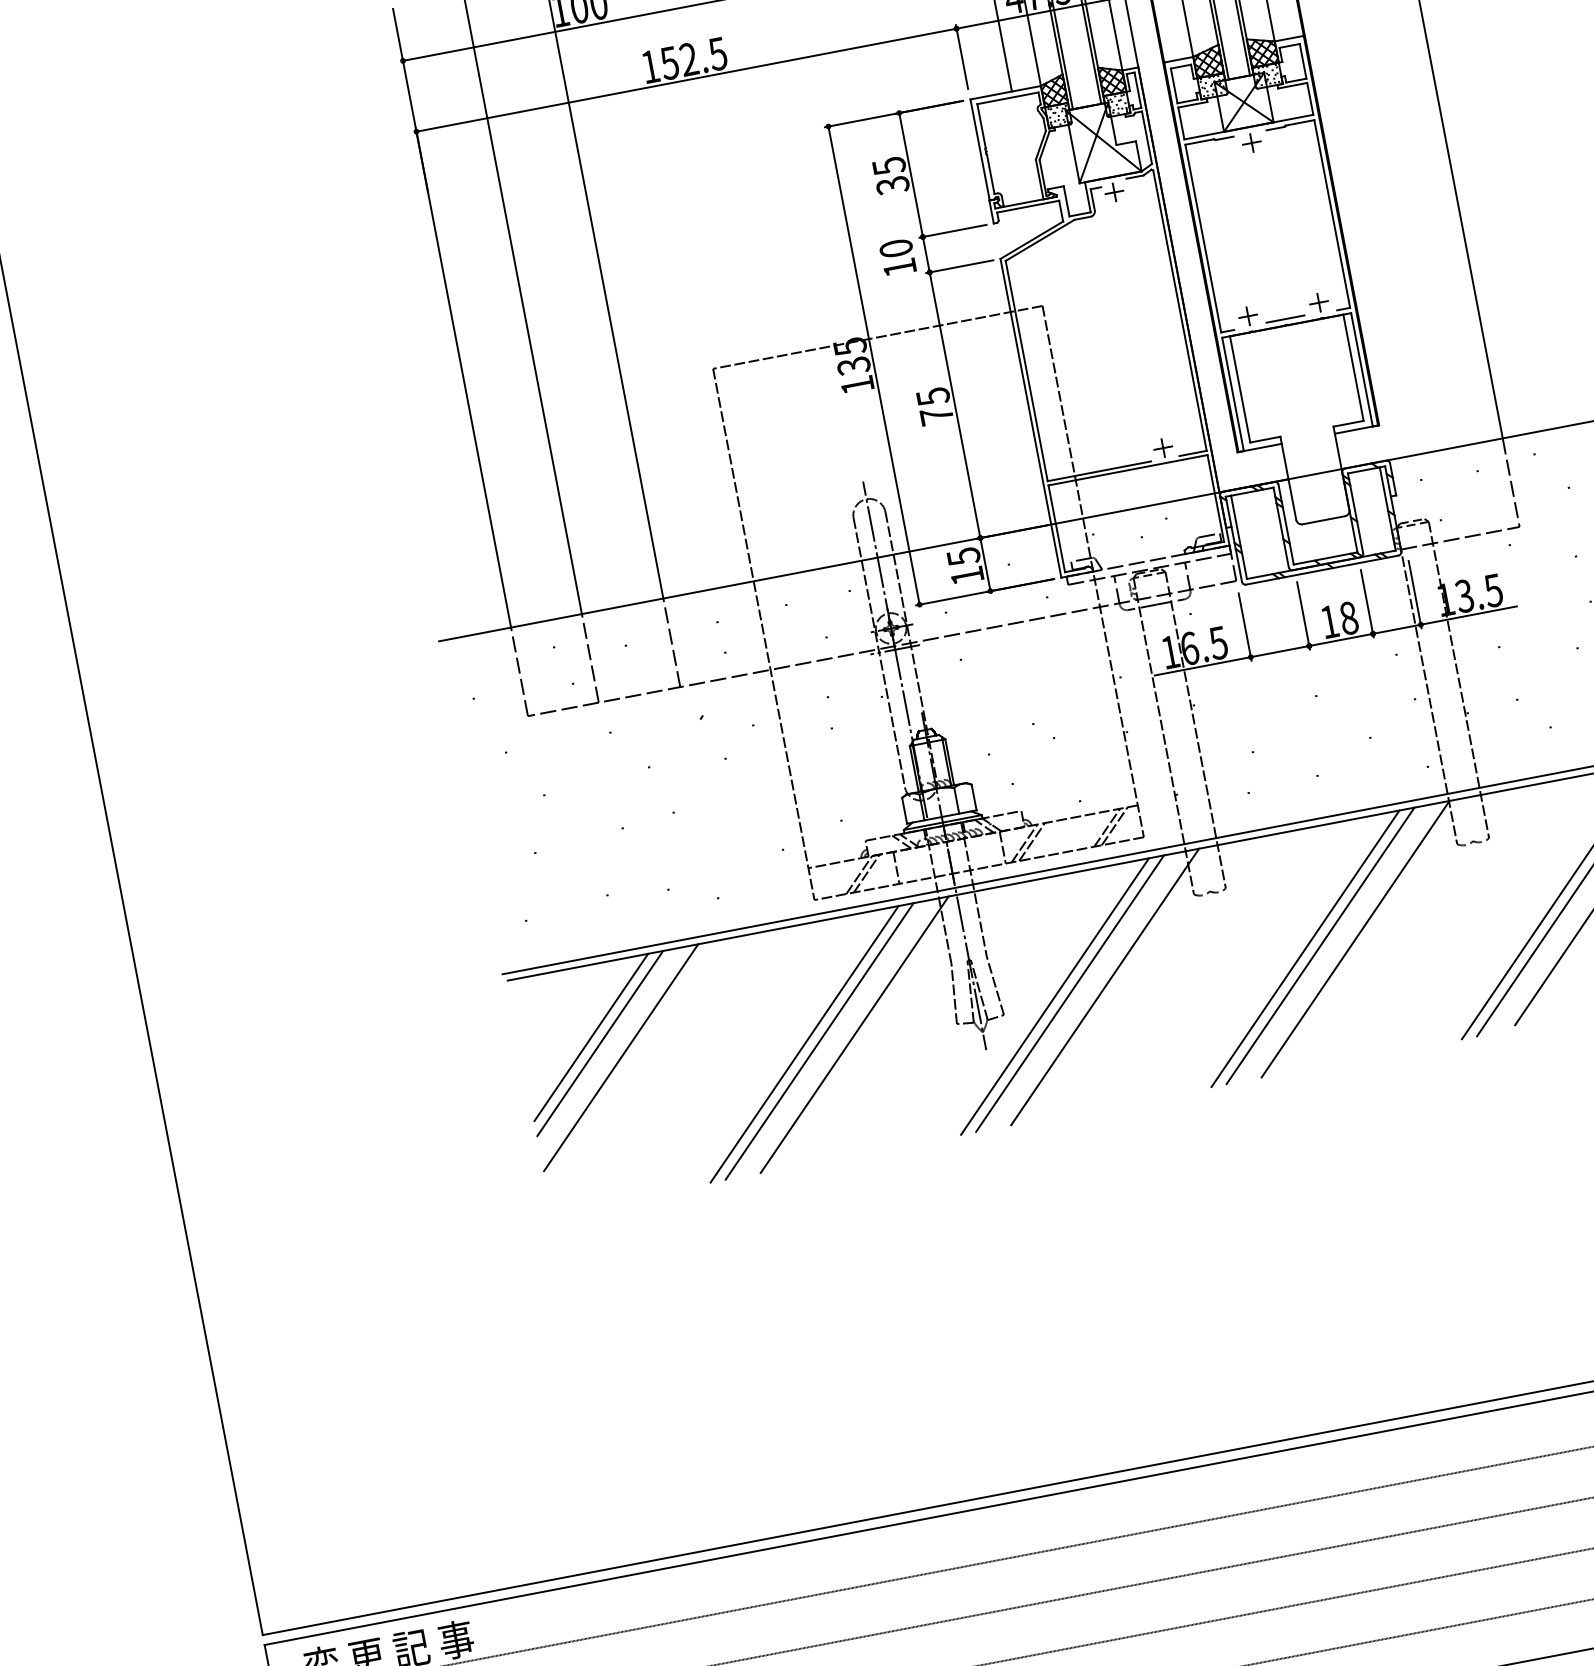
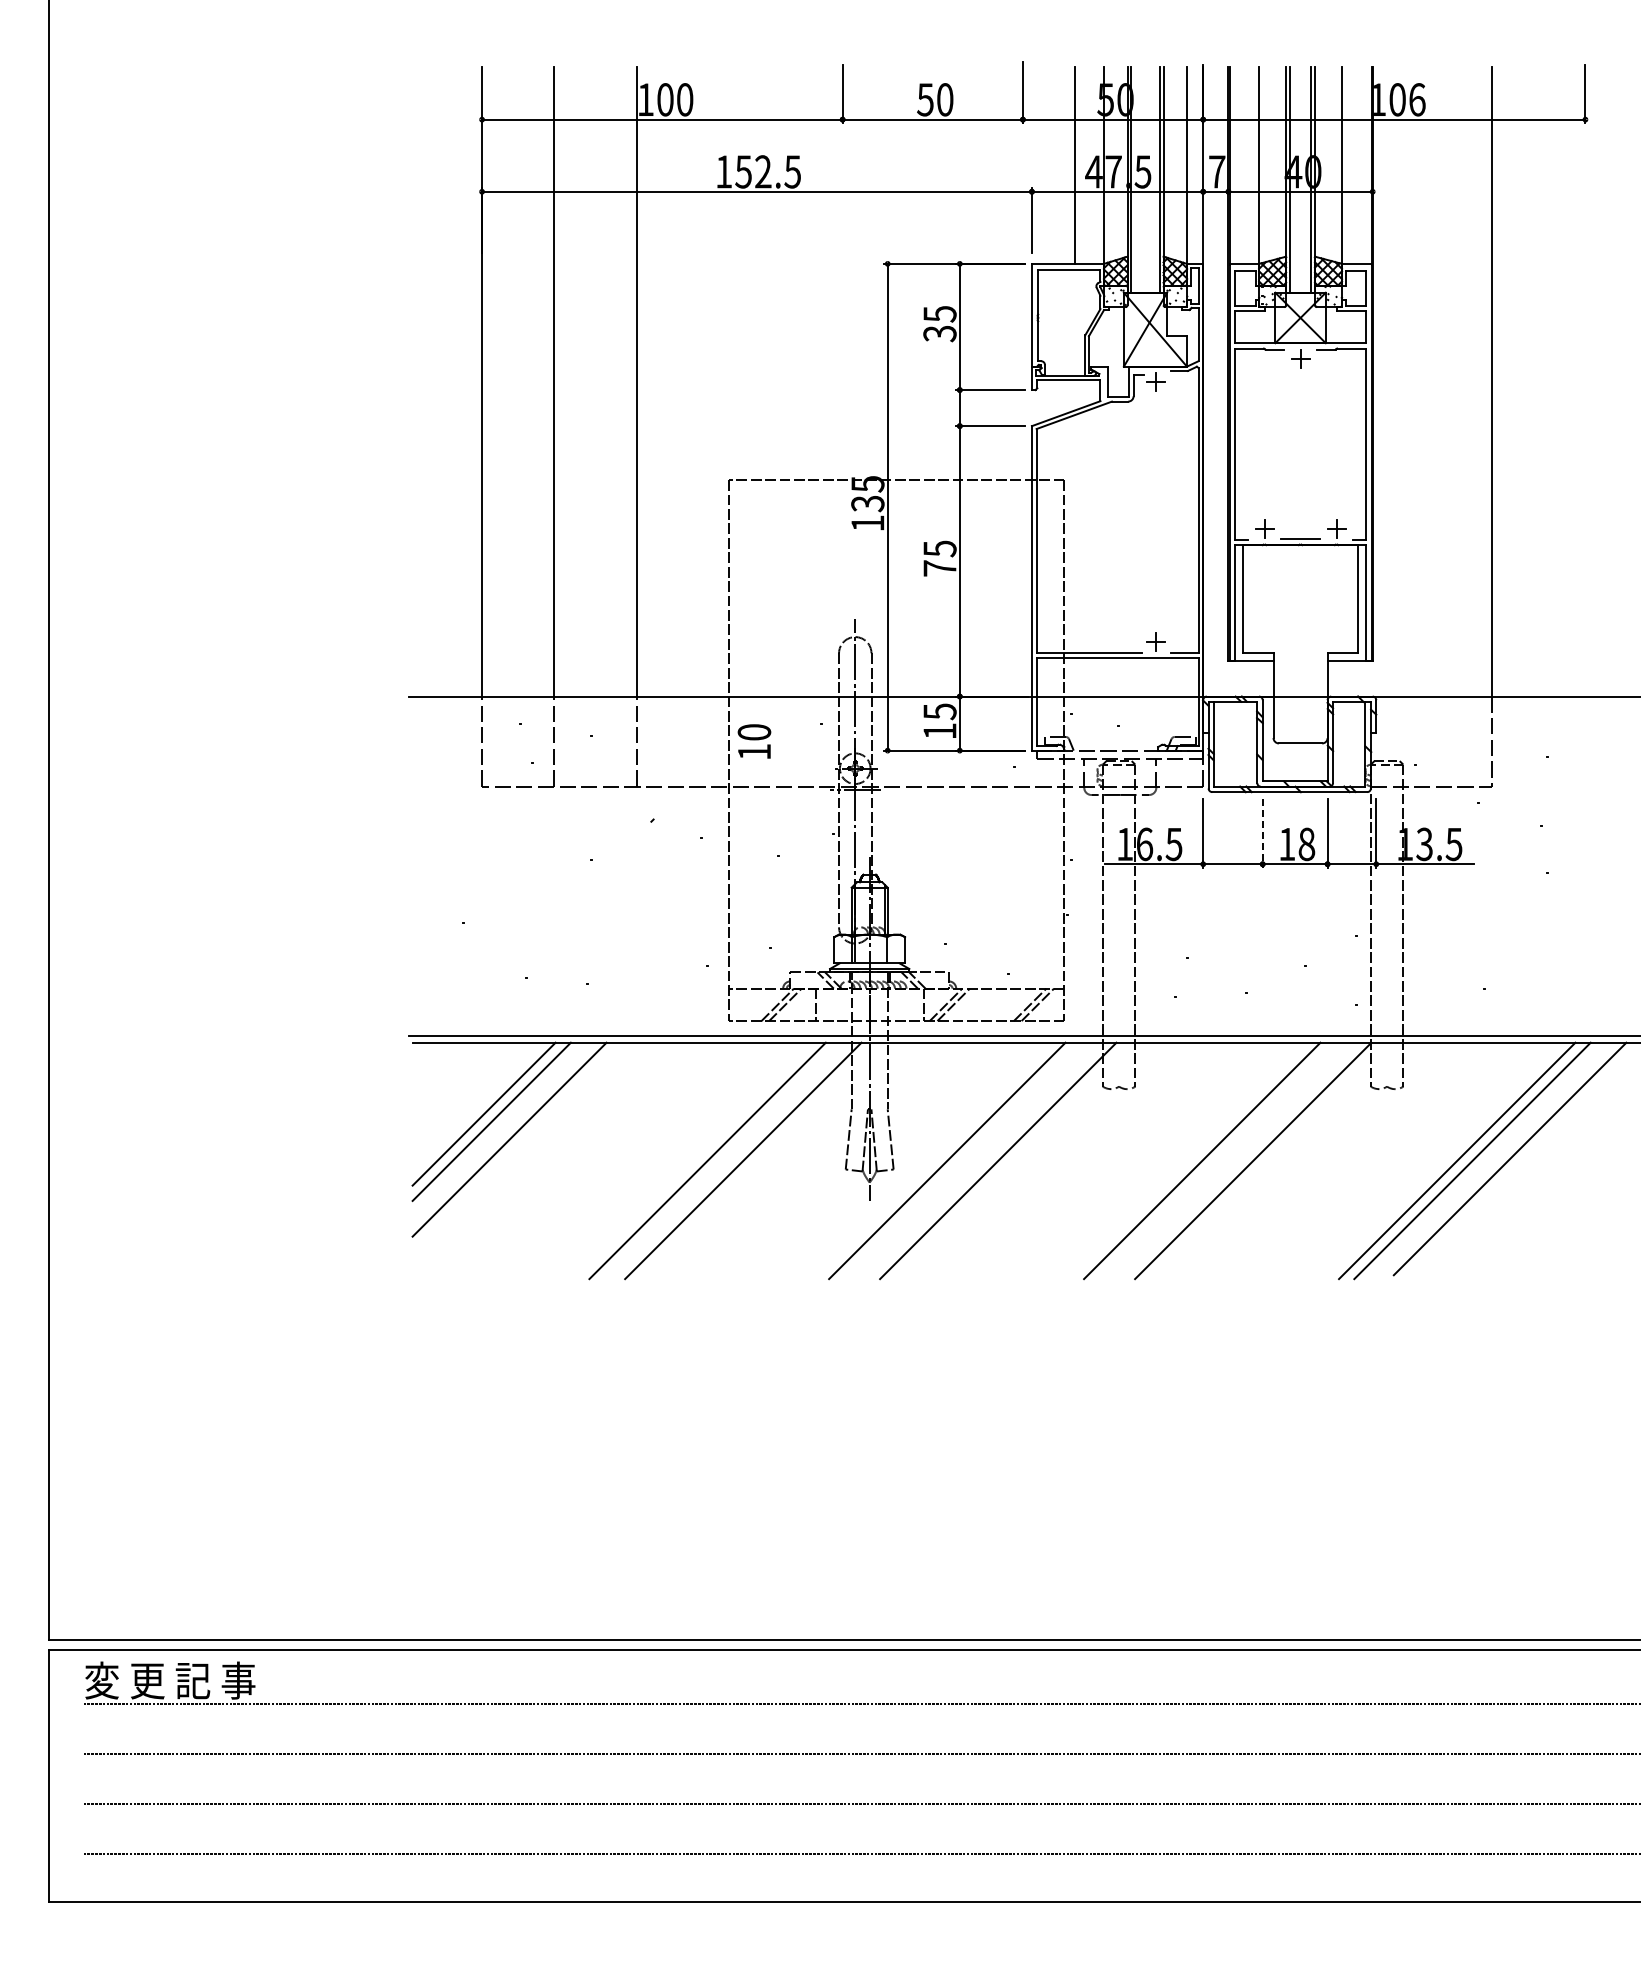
text: (897, 257) -> (754, 741), moved
line: (1303, 616) -> (1262, 834), solid -> dashed
line: (1320, 945) -> (1217, 1160), removed
line: (1069, 993) -> (962, 1160), removed
line: (804, 1043) -> (692, 1160), removed

